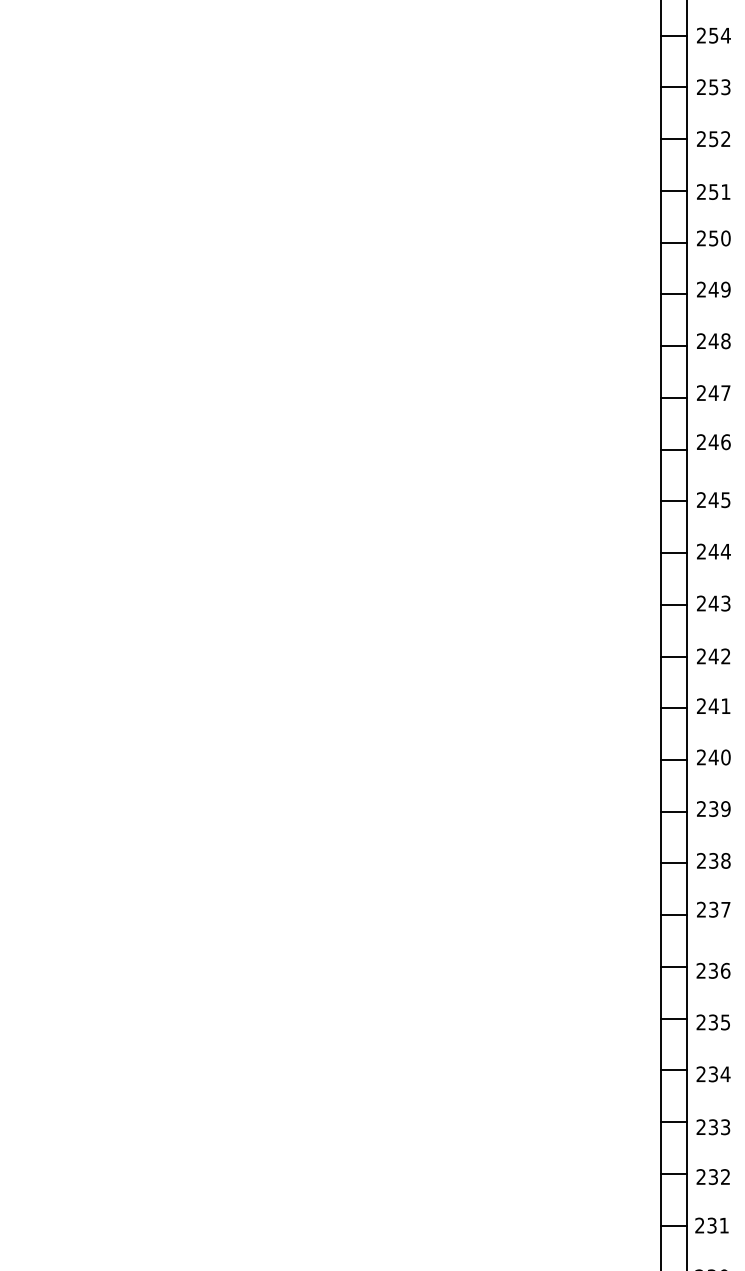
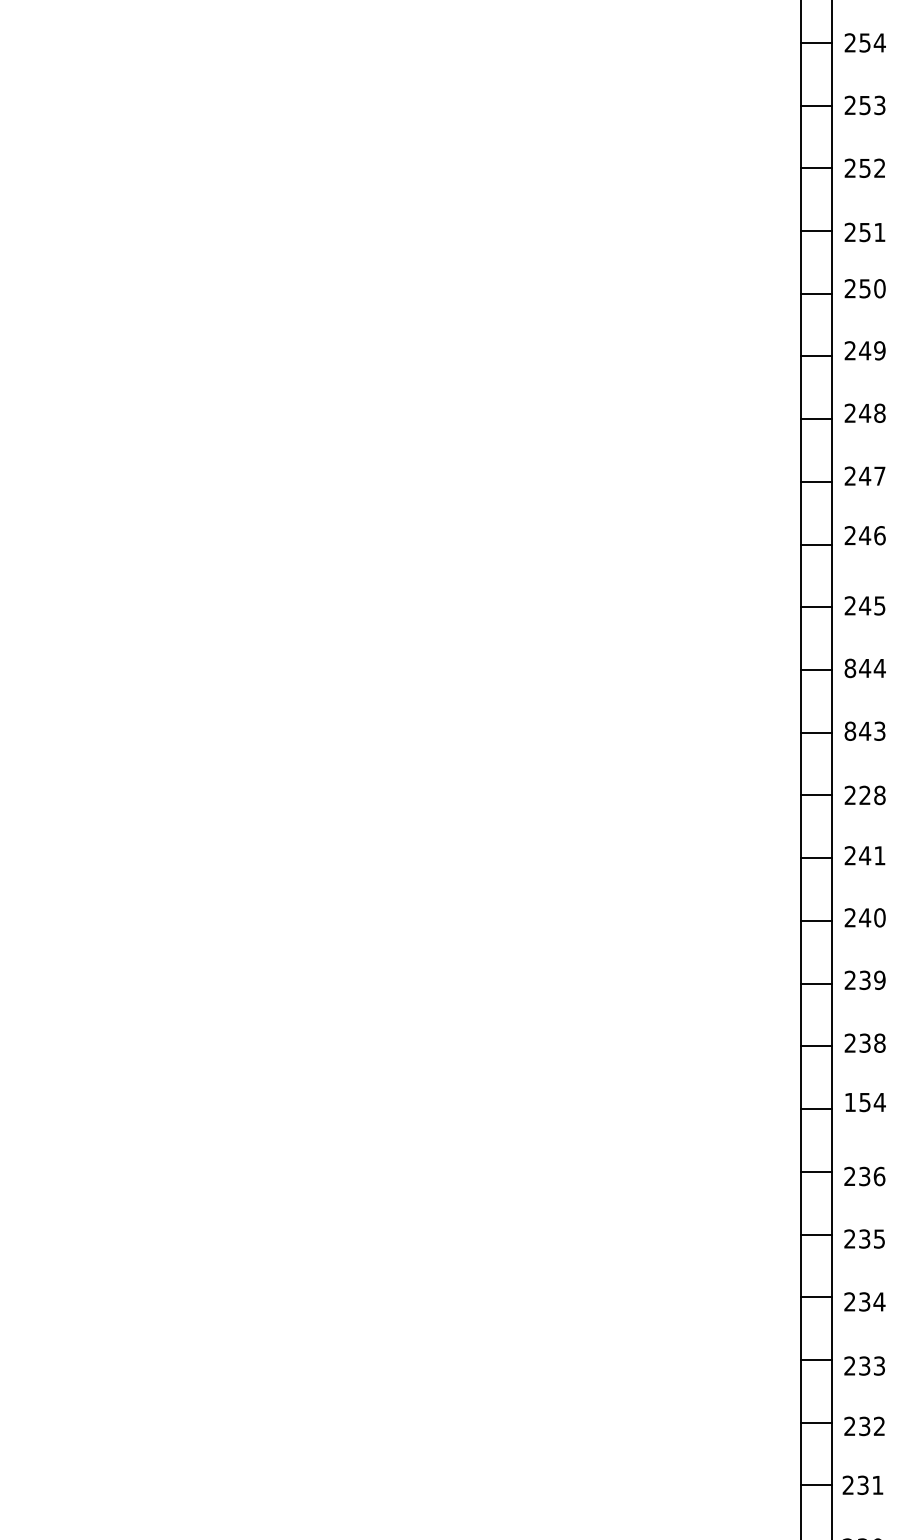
text: (701, 551) -> (850, 668), 244 -> 844
text: (701, 602) -> (850, 730), 243 -> 843
text: (719, 656) -> (872, 795), 242 -> 228
text: (713, 908) -> (864, 1101), 237 -> 154

